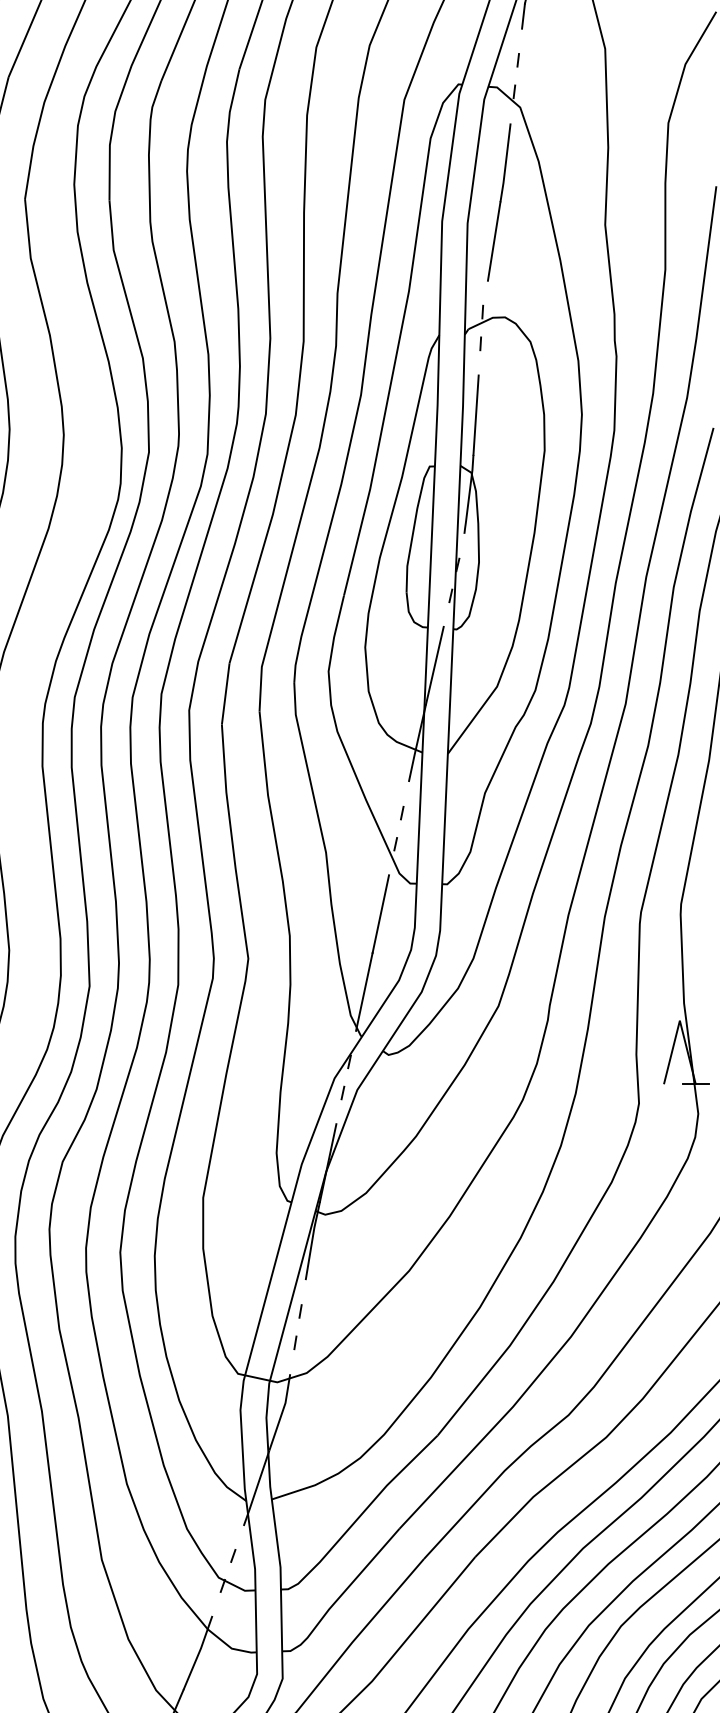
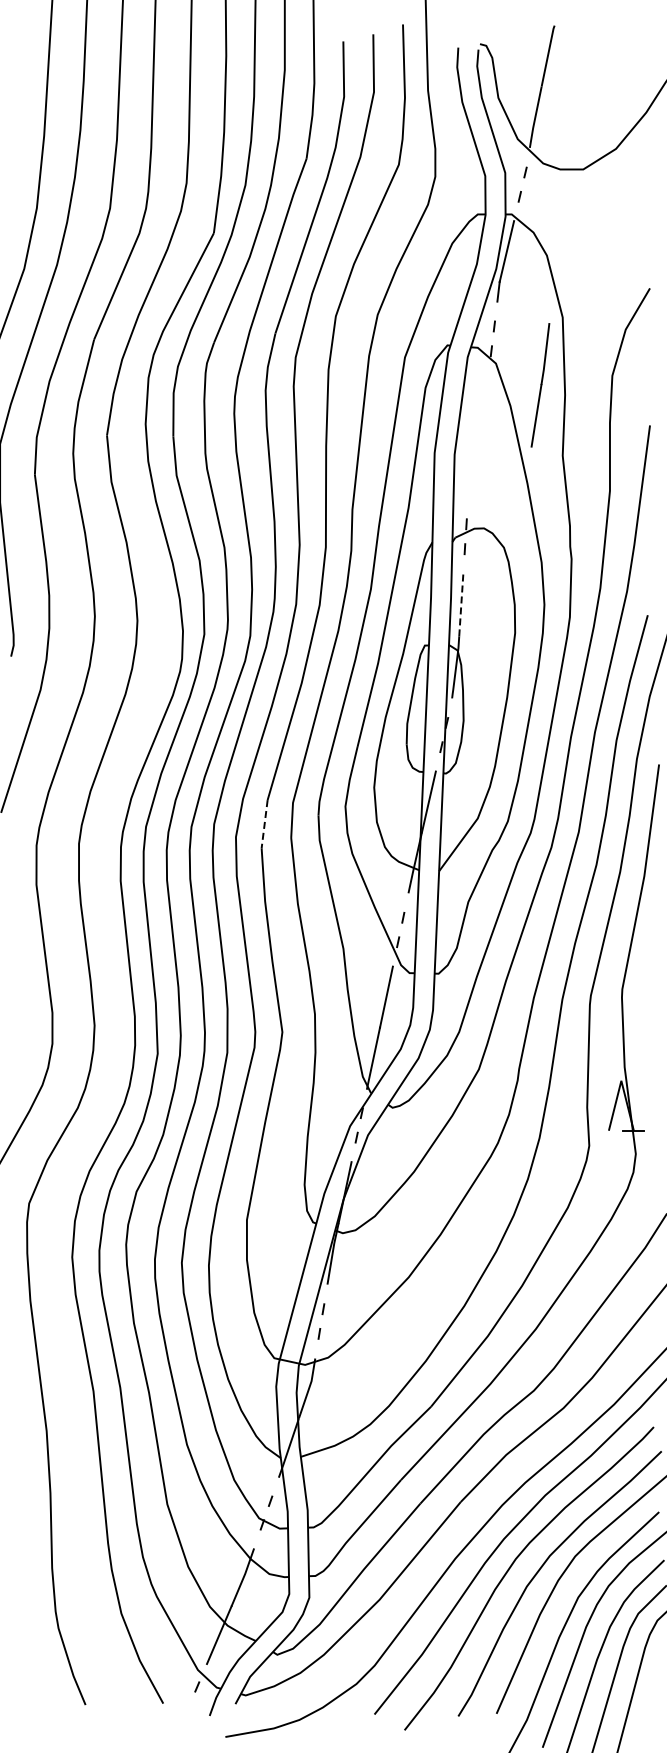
part: (499, 202) -> (540, 385), moved
line: (476, 414) -> (461, 604), solid -> dashed
line: (225, 694) -> (264, 824), solid -> dashed

